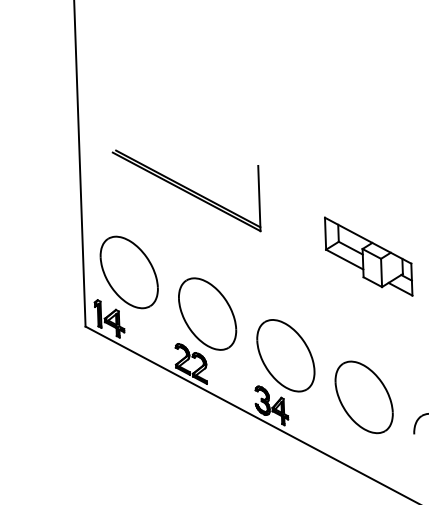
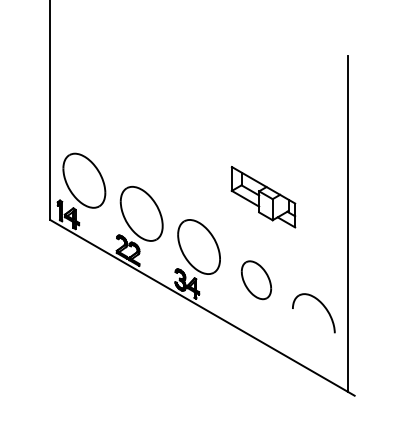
part: (186, 191) -> (129, 121), removed
part: (368, 257) -> (263, 197), moved
part: (364, 397) -> (256, 280), size x0.7

